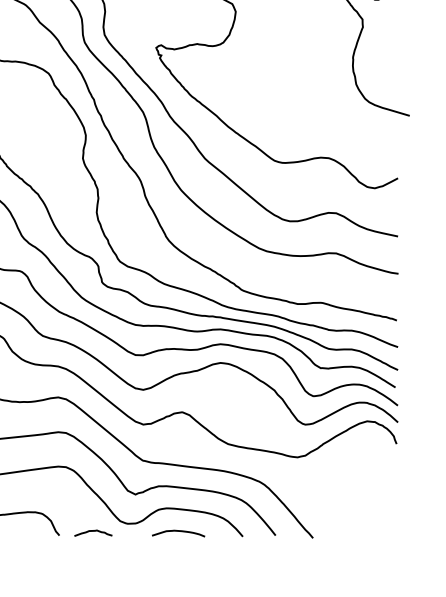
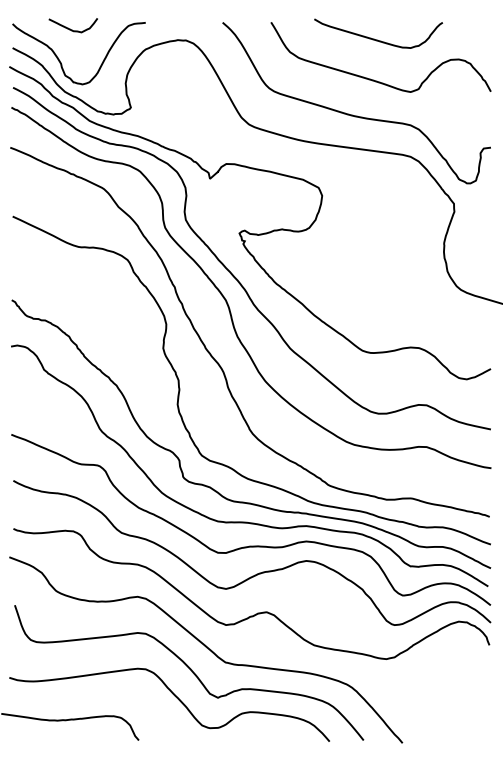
curve: (92, 531) -> (173, 736), removed
curve: (178, 531) -> (262, 736), removed

